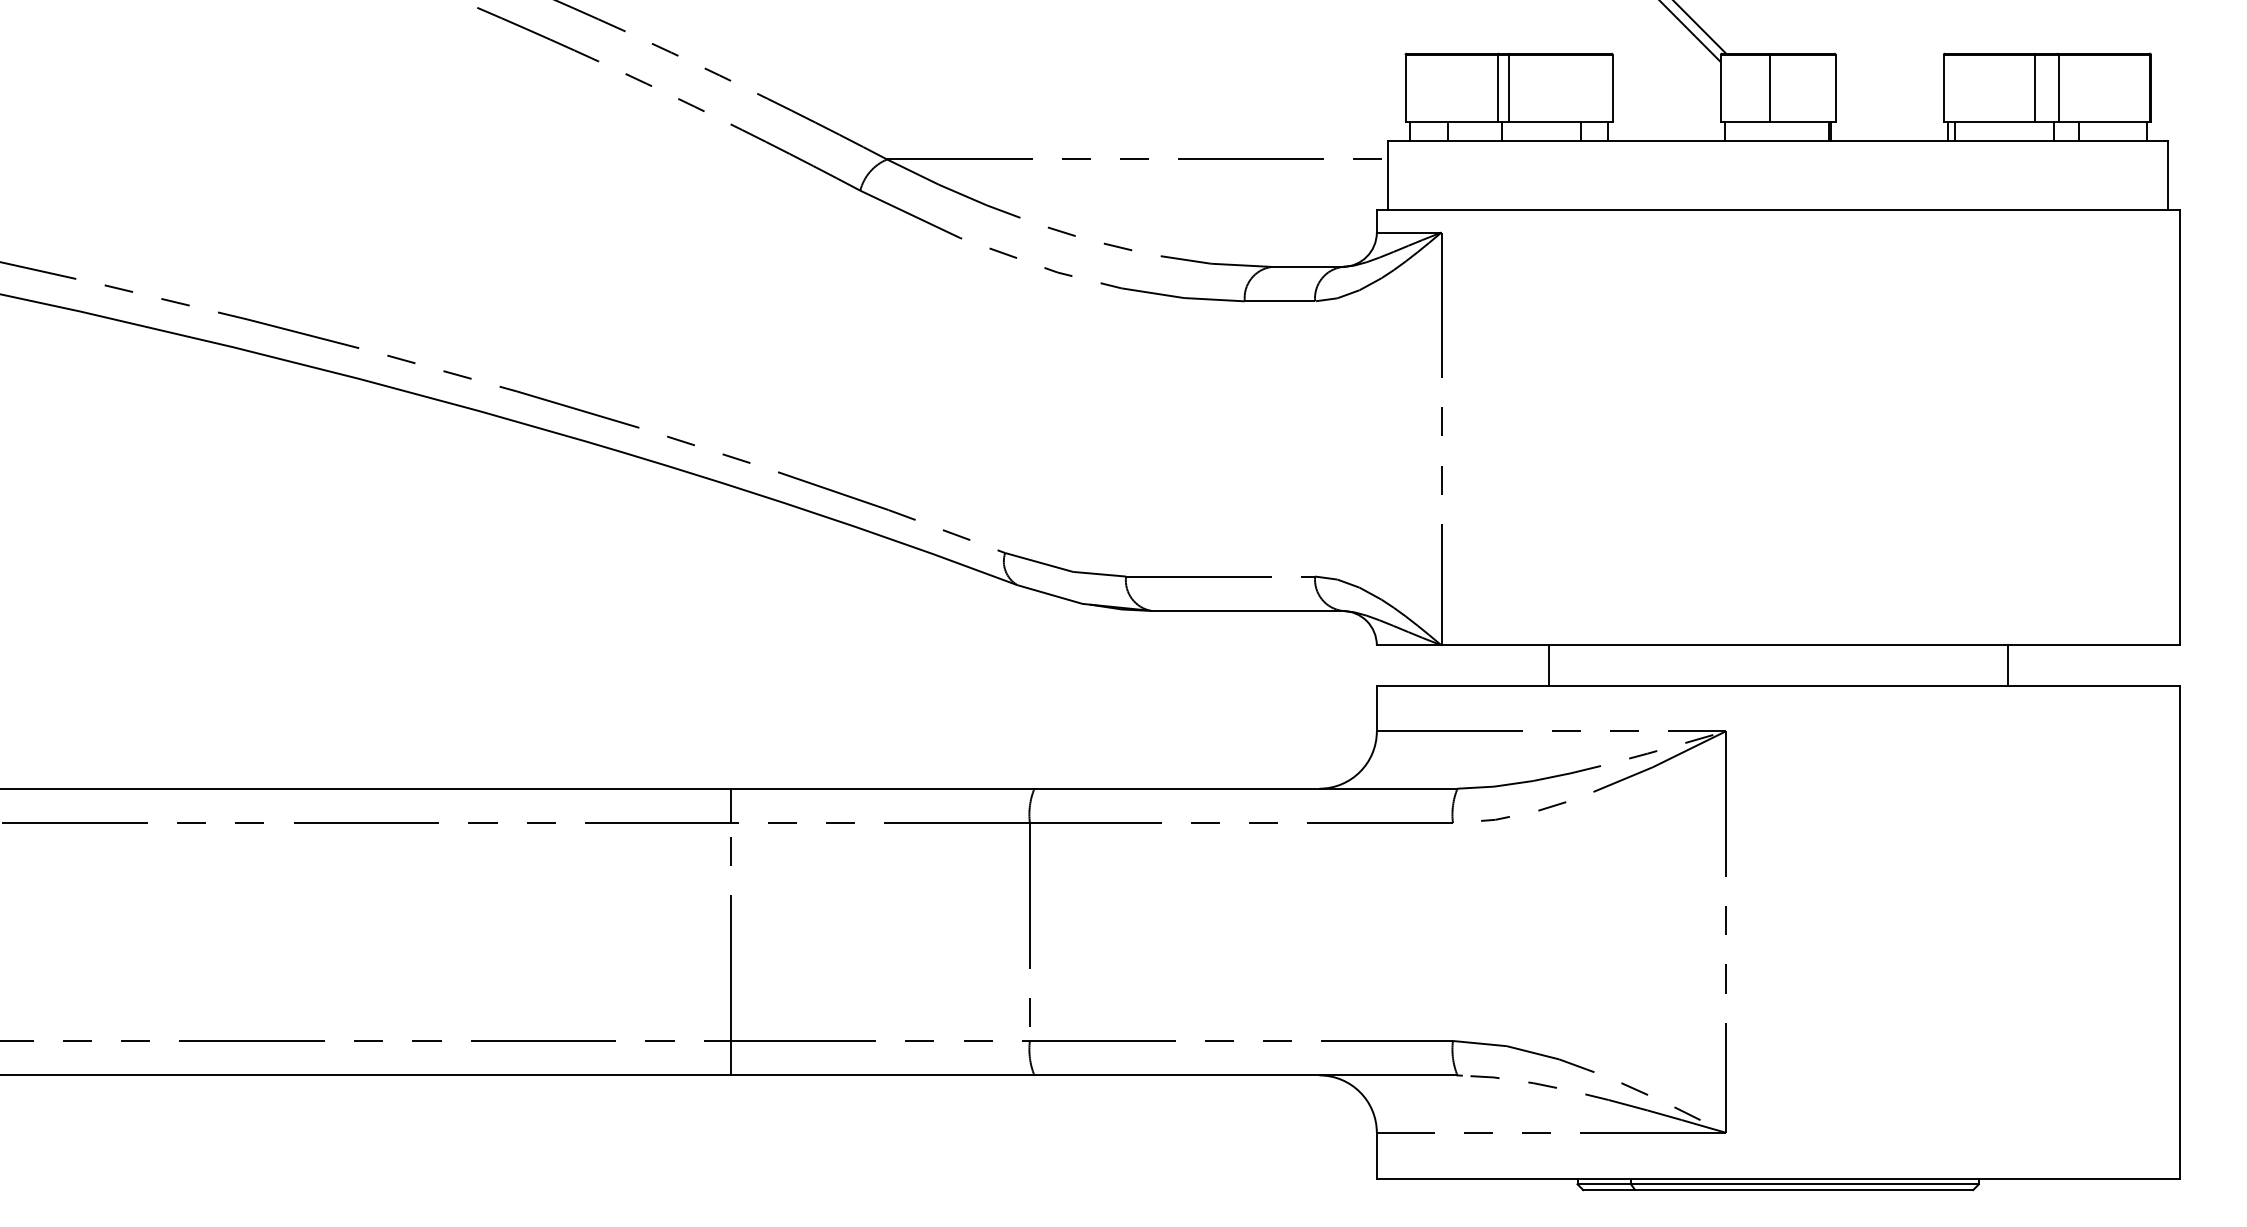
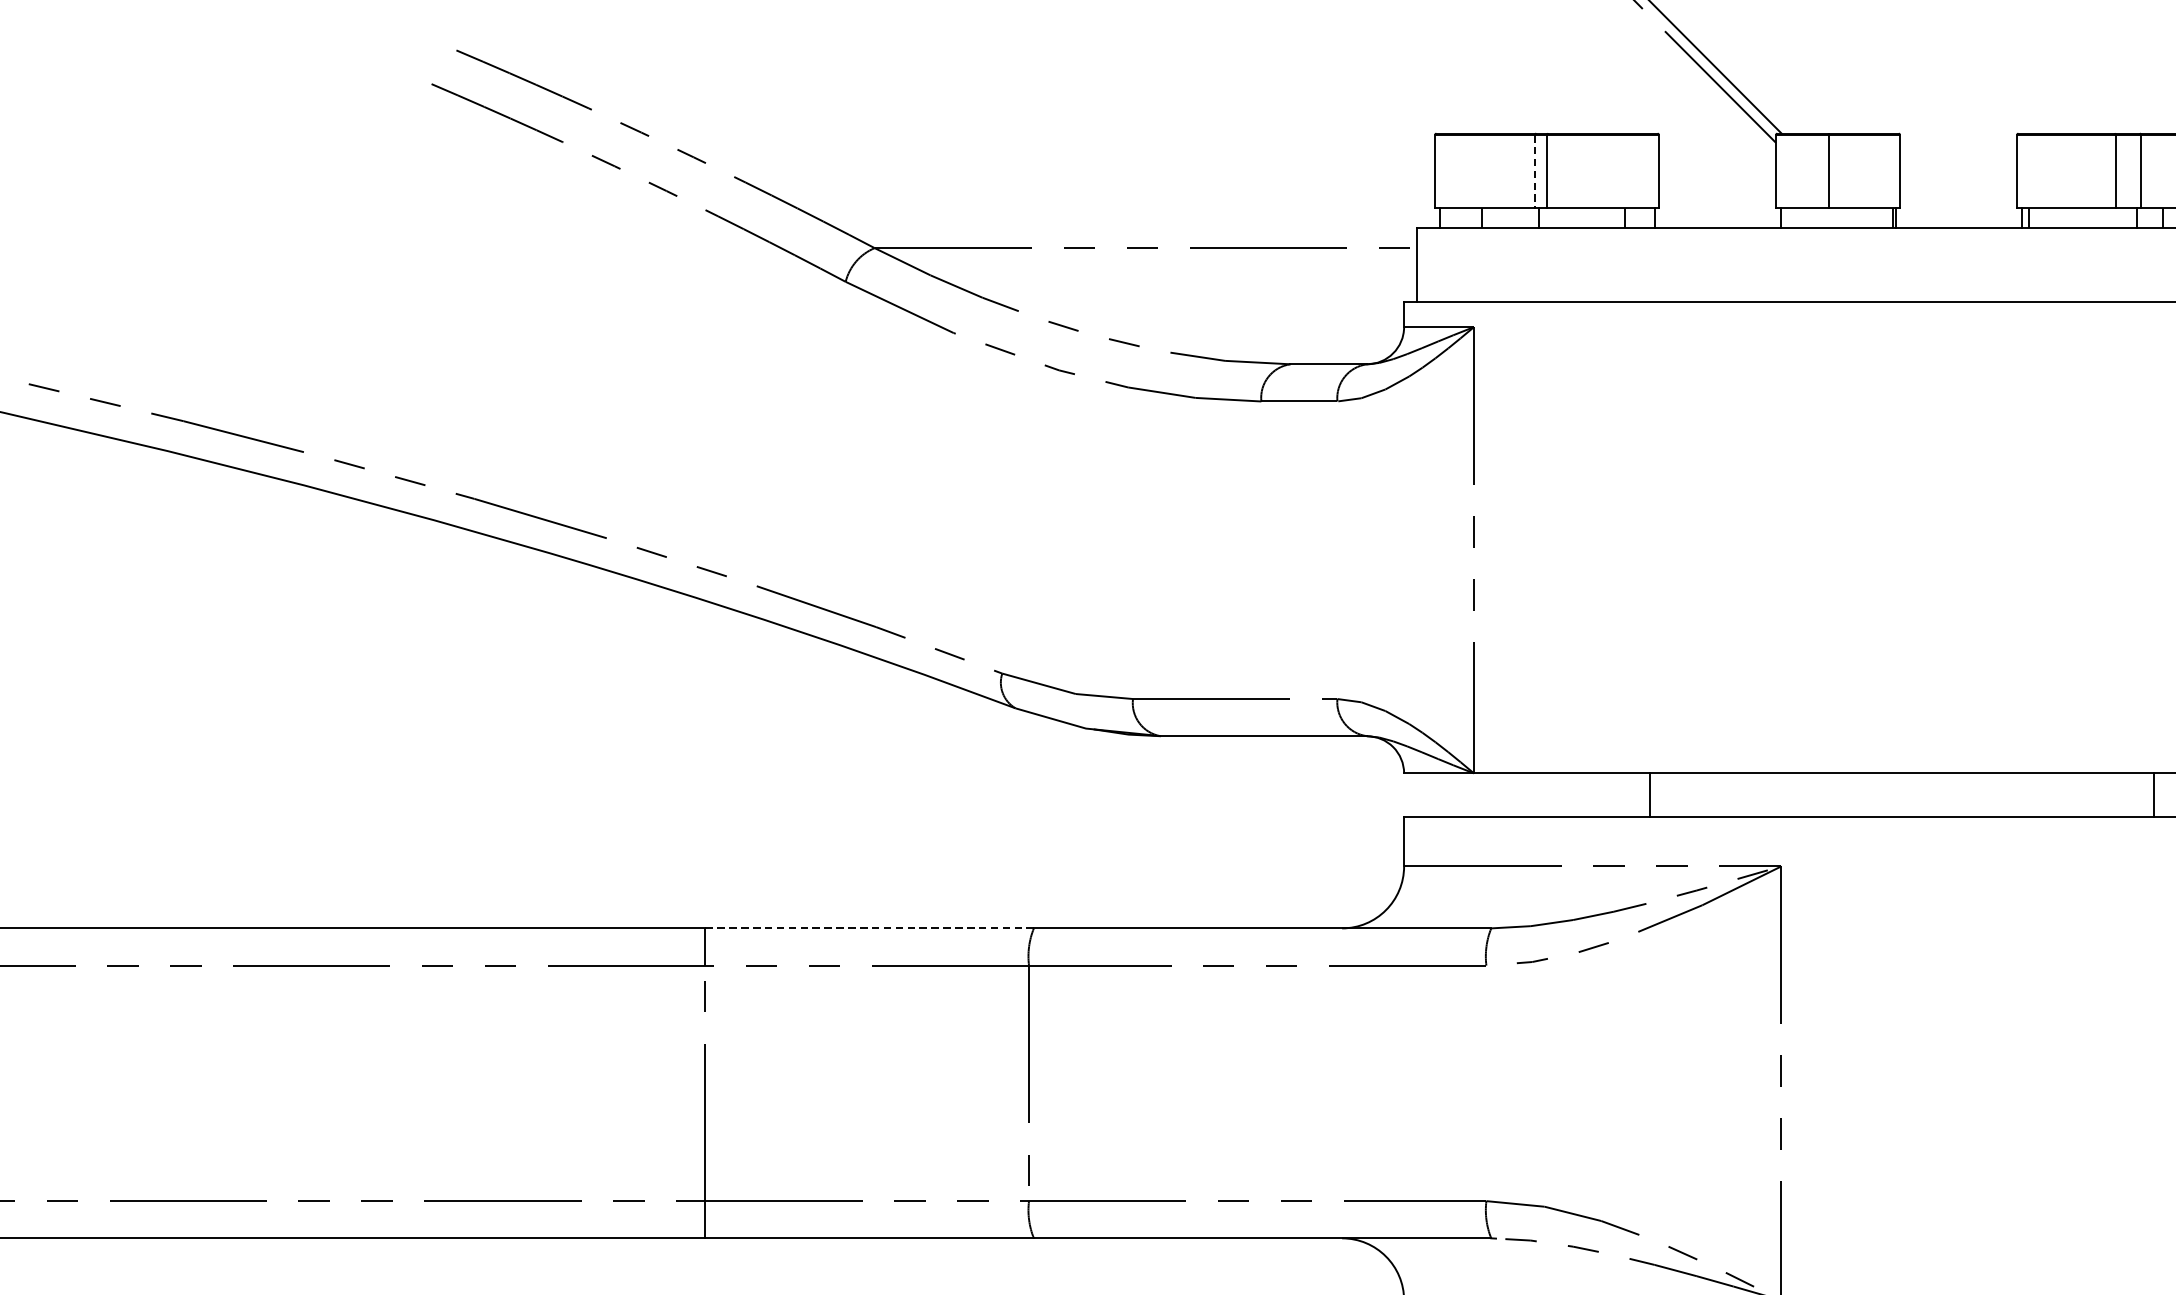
line: (1497, 88) -> (1534, 171), solid -> dashed
line: (1548, 665) -> (1649, 795), moved
line: (2007, 665) -> (2154, 795), moved
line: (882, 788) -> (869, 928), solid -> dashed

